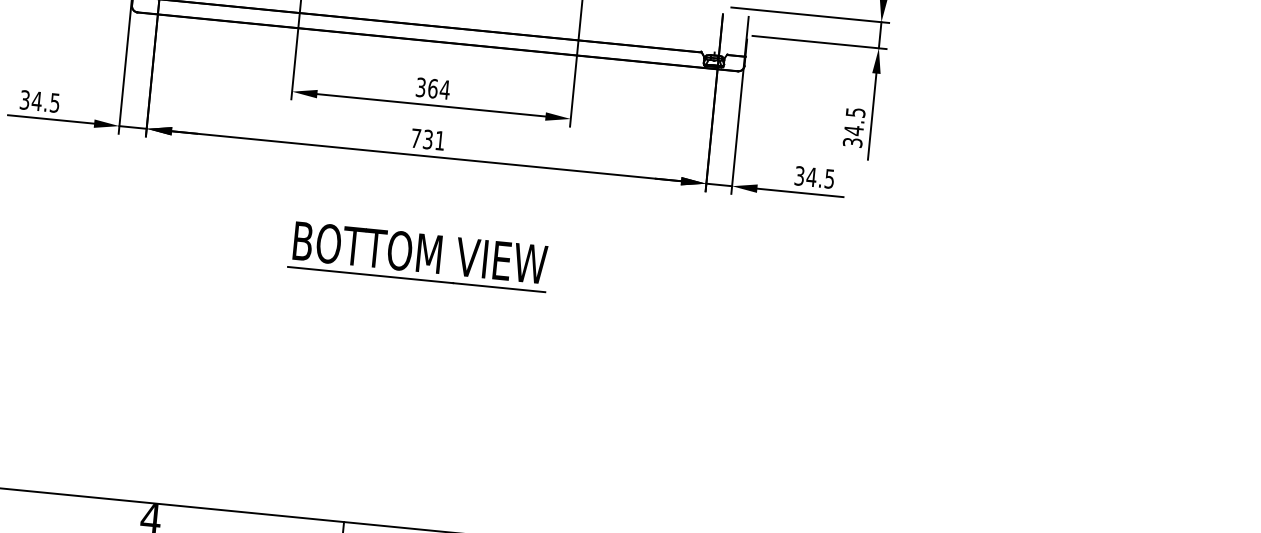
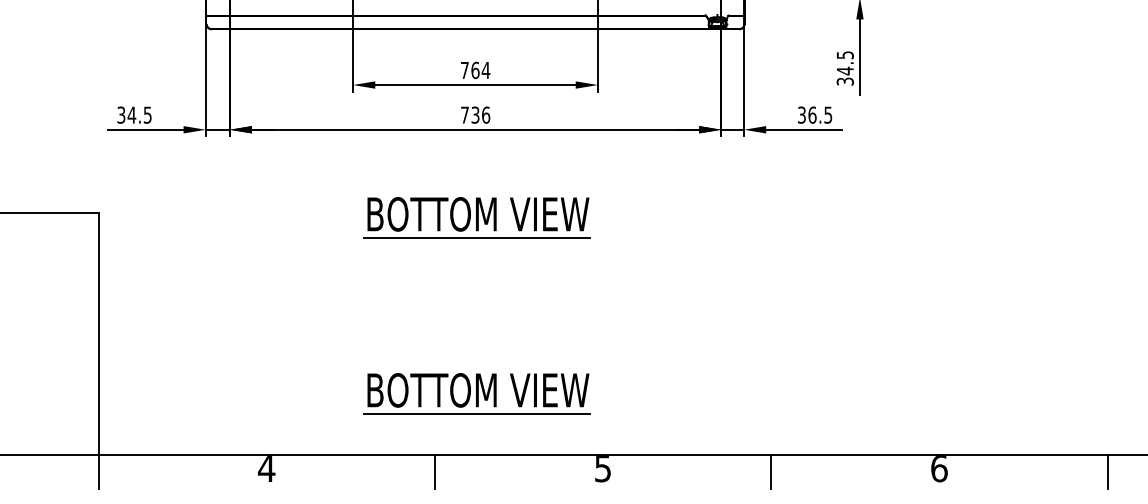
text: (420, 87) -> (464, 70), 364 -> 764
text: (440, 140) -> (486, 114), 731 -> 736
text: (811, 176) -> (812, 114), 34.5 -> 36.5
part: (398, 456) -> (476, 393), added

